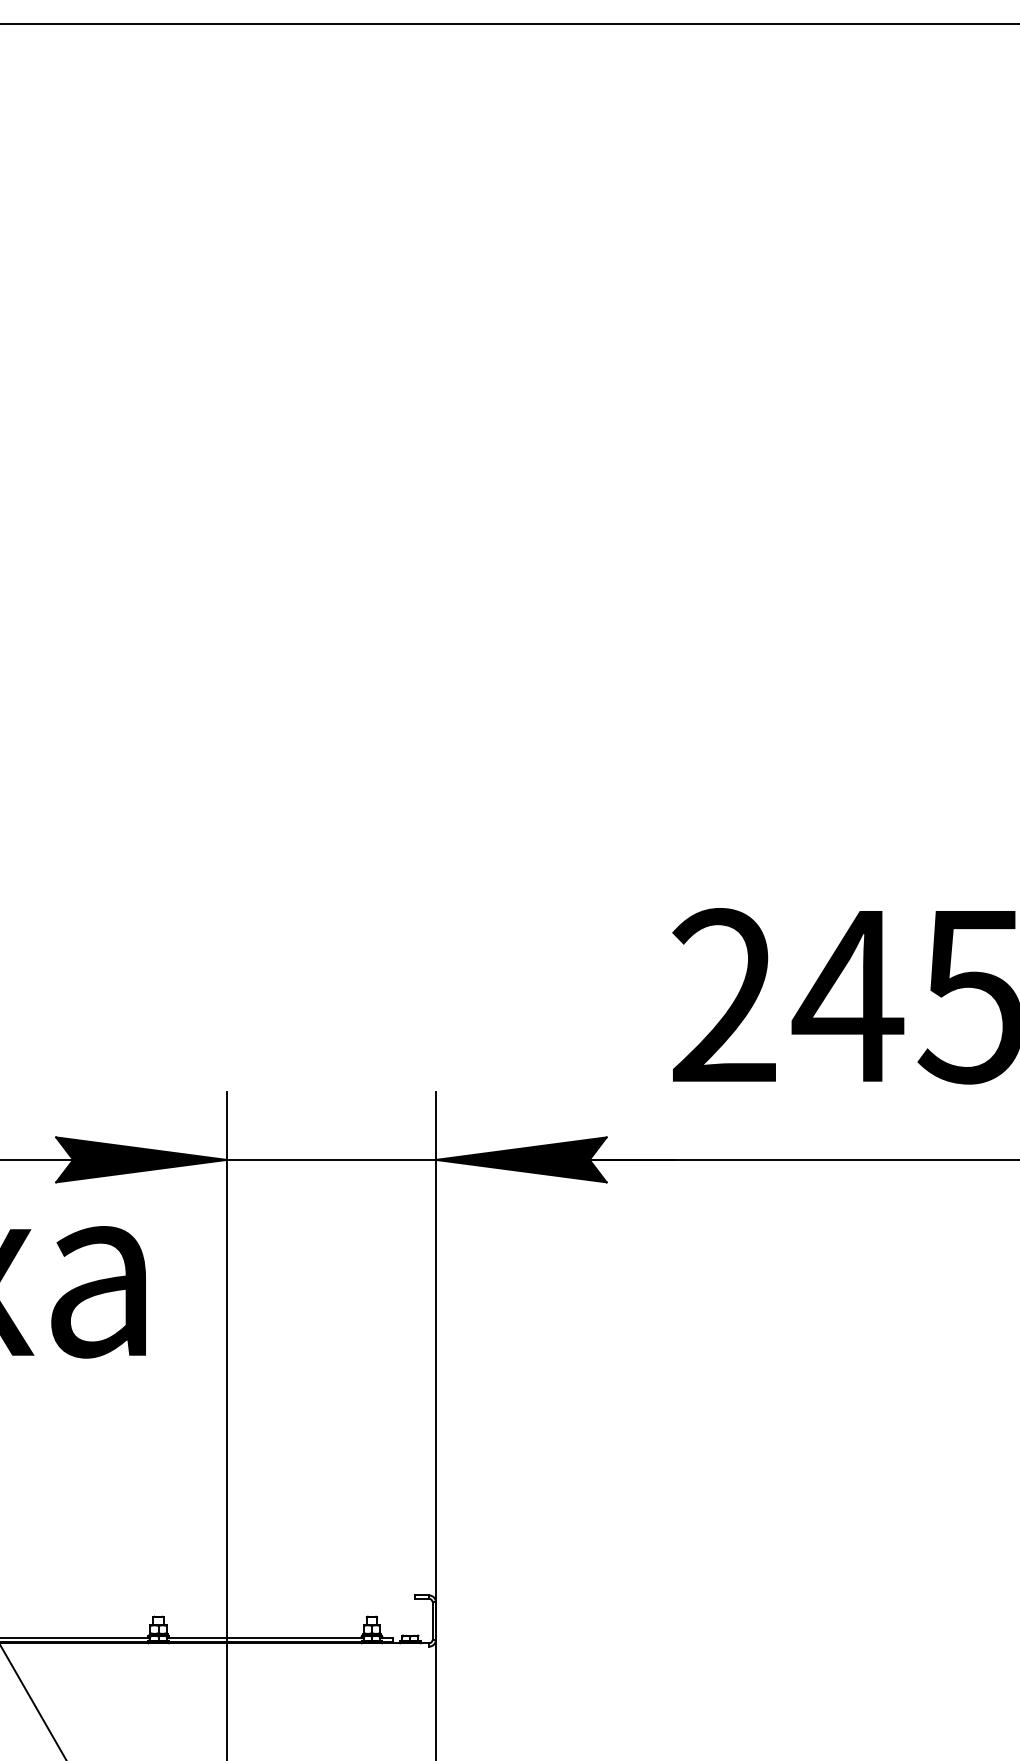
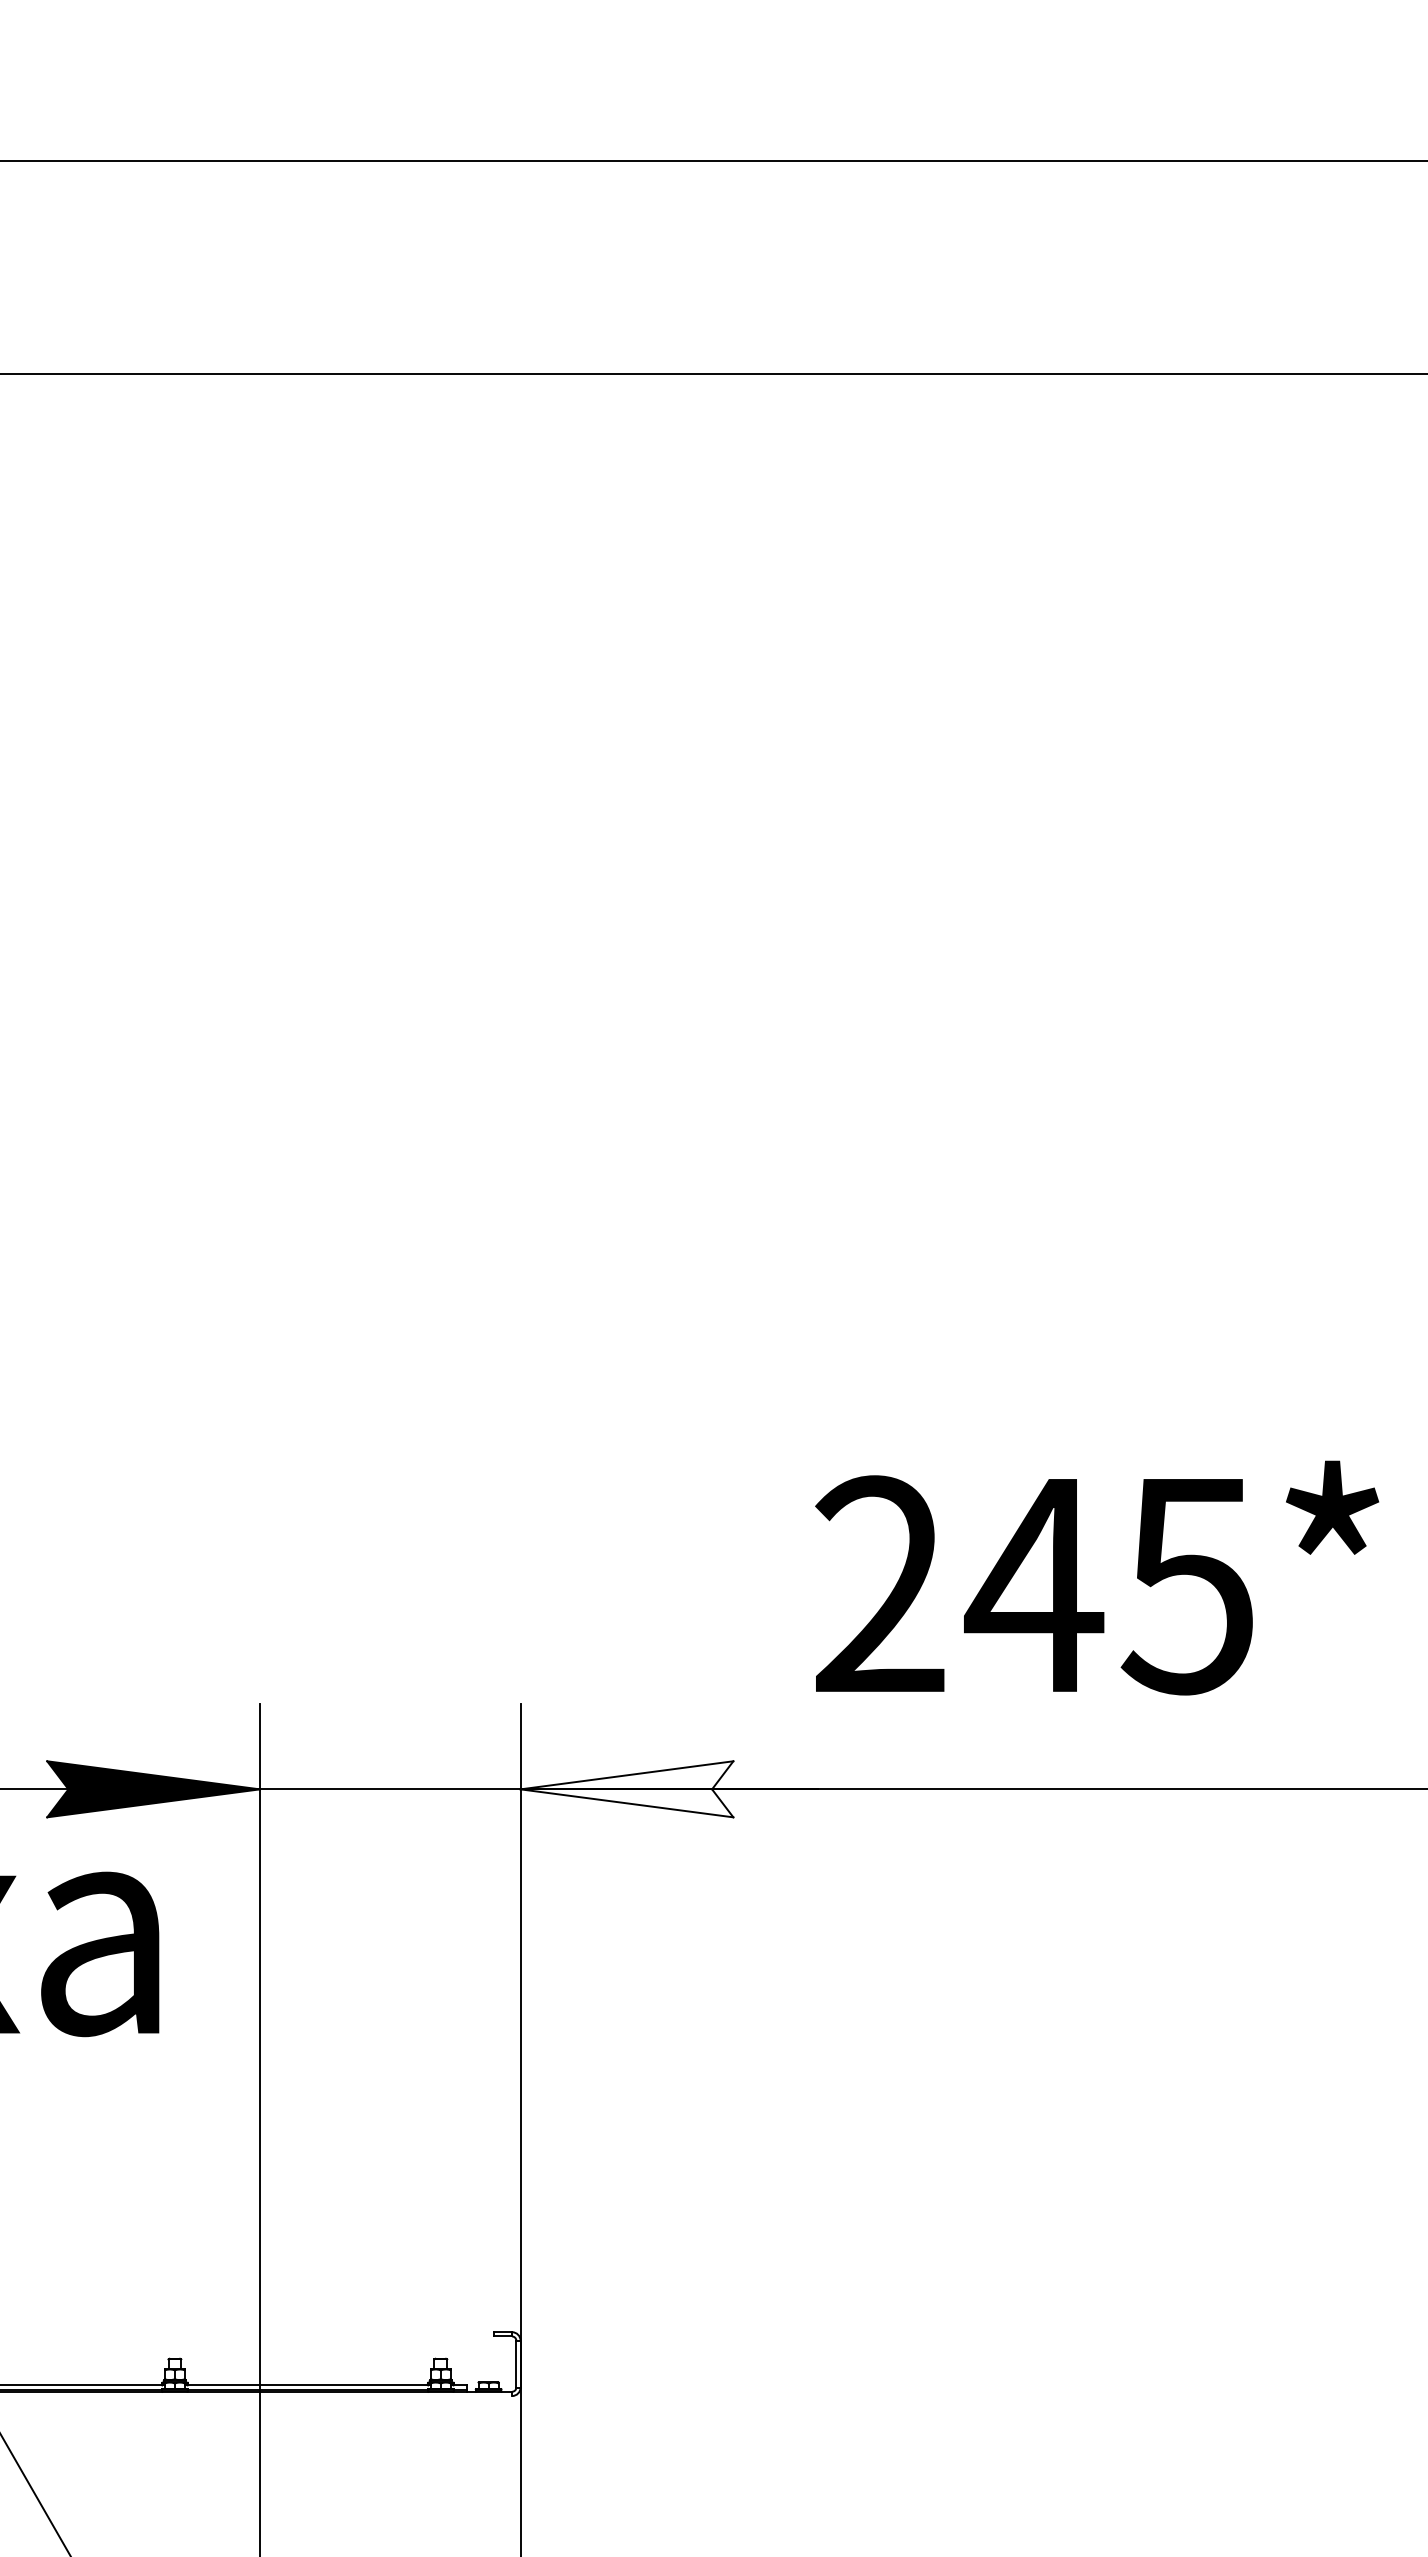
fill: (520, 1160) -> (626, 1789), removed

